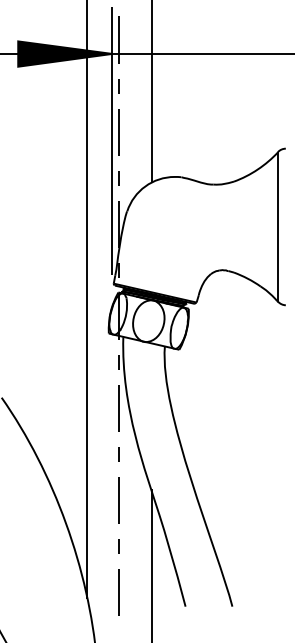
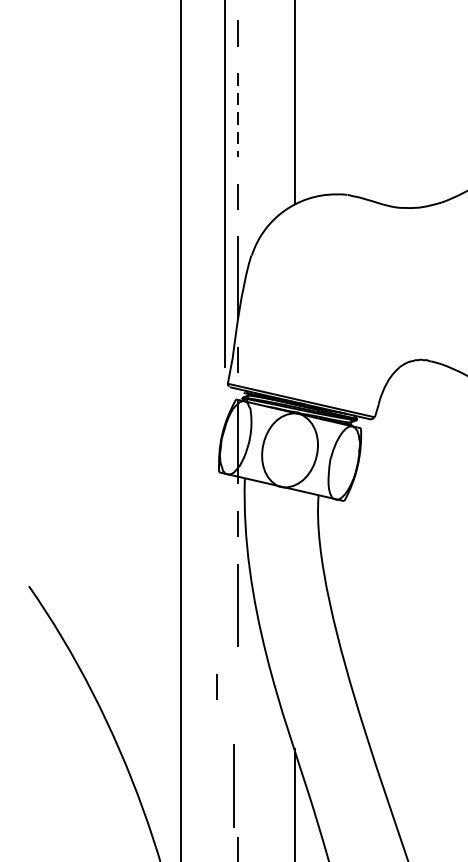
line: (119, 132) -> (238, 115), solid -> dashed
line: (118, 454) -> (214, 686), moved
line: (118, 500) -> (232, 786), moved

